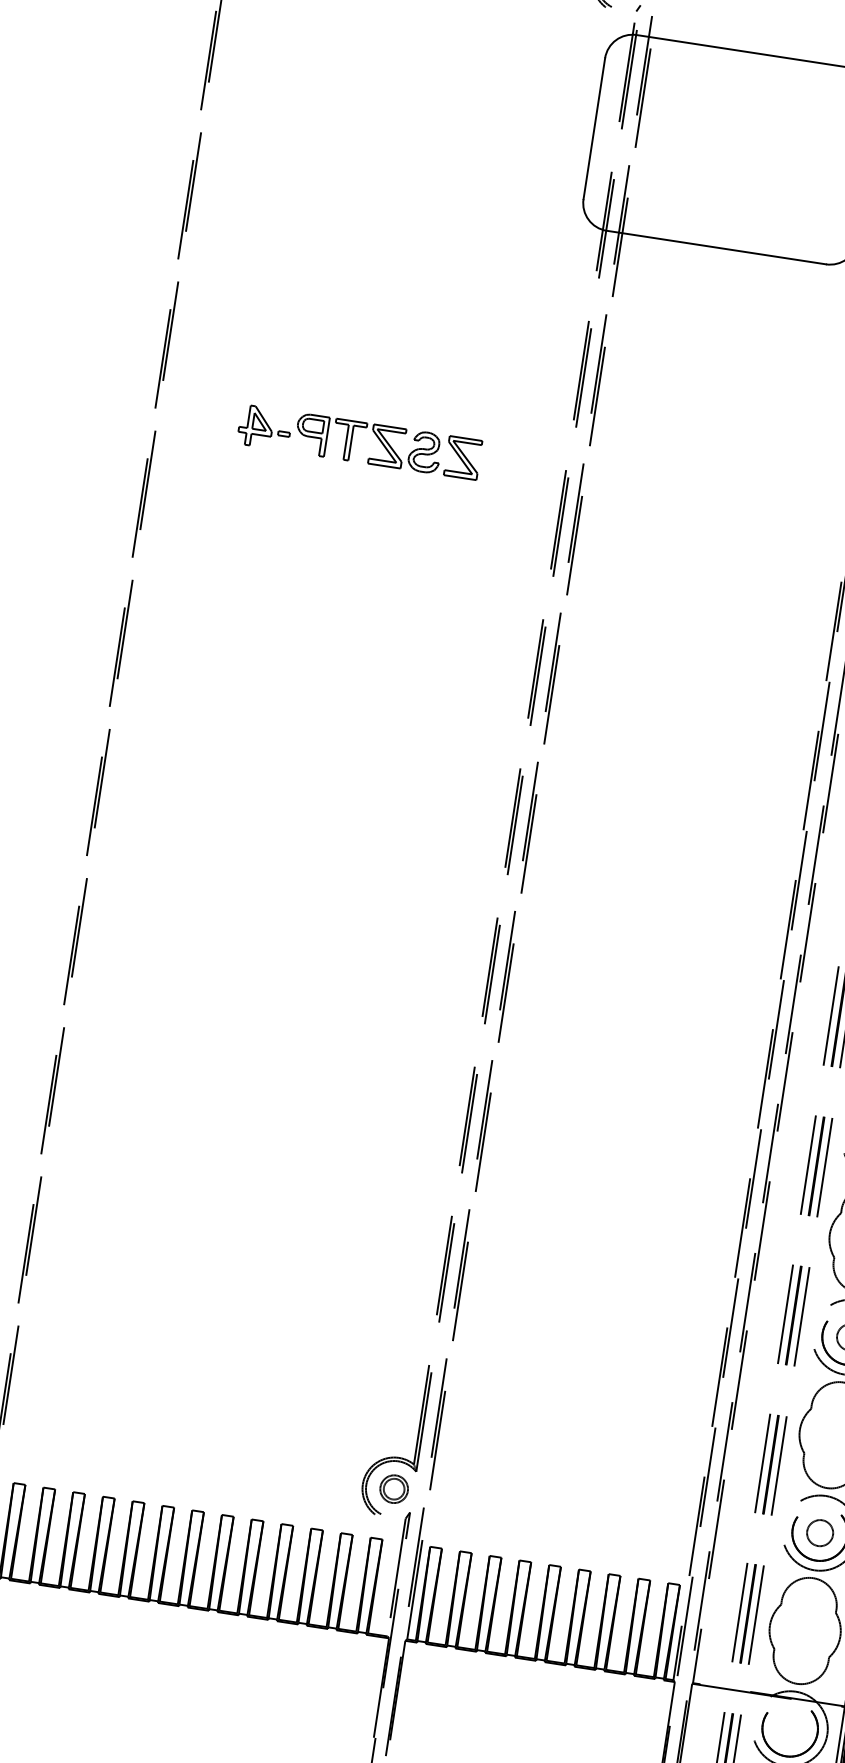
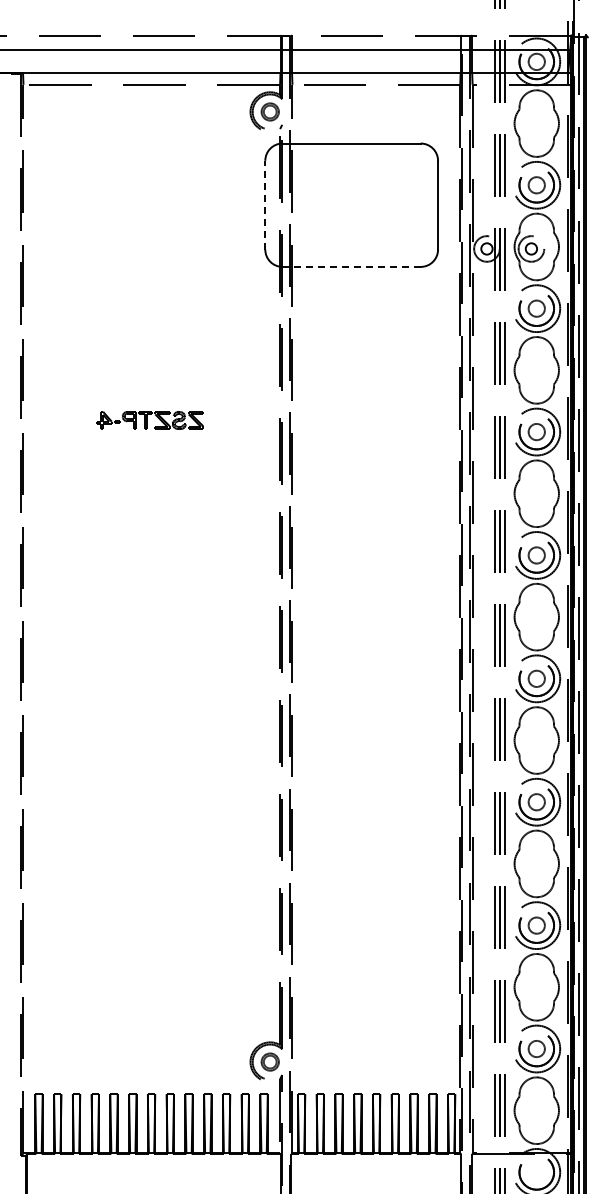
line: (594, 127) -> (265, 204), solid -> dashed
line: (716, 246) -> (351, 266), solid -> dashed
part: (359, 442) -> (150, 420), size x0.7

